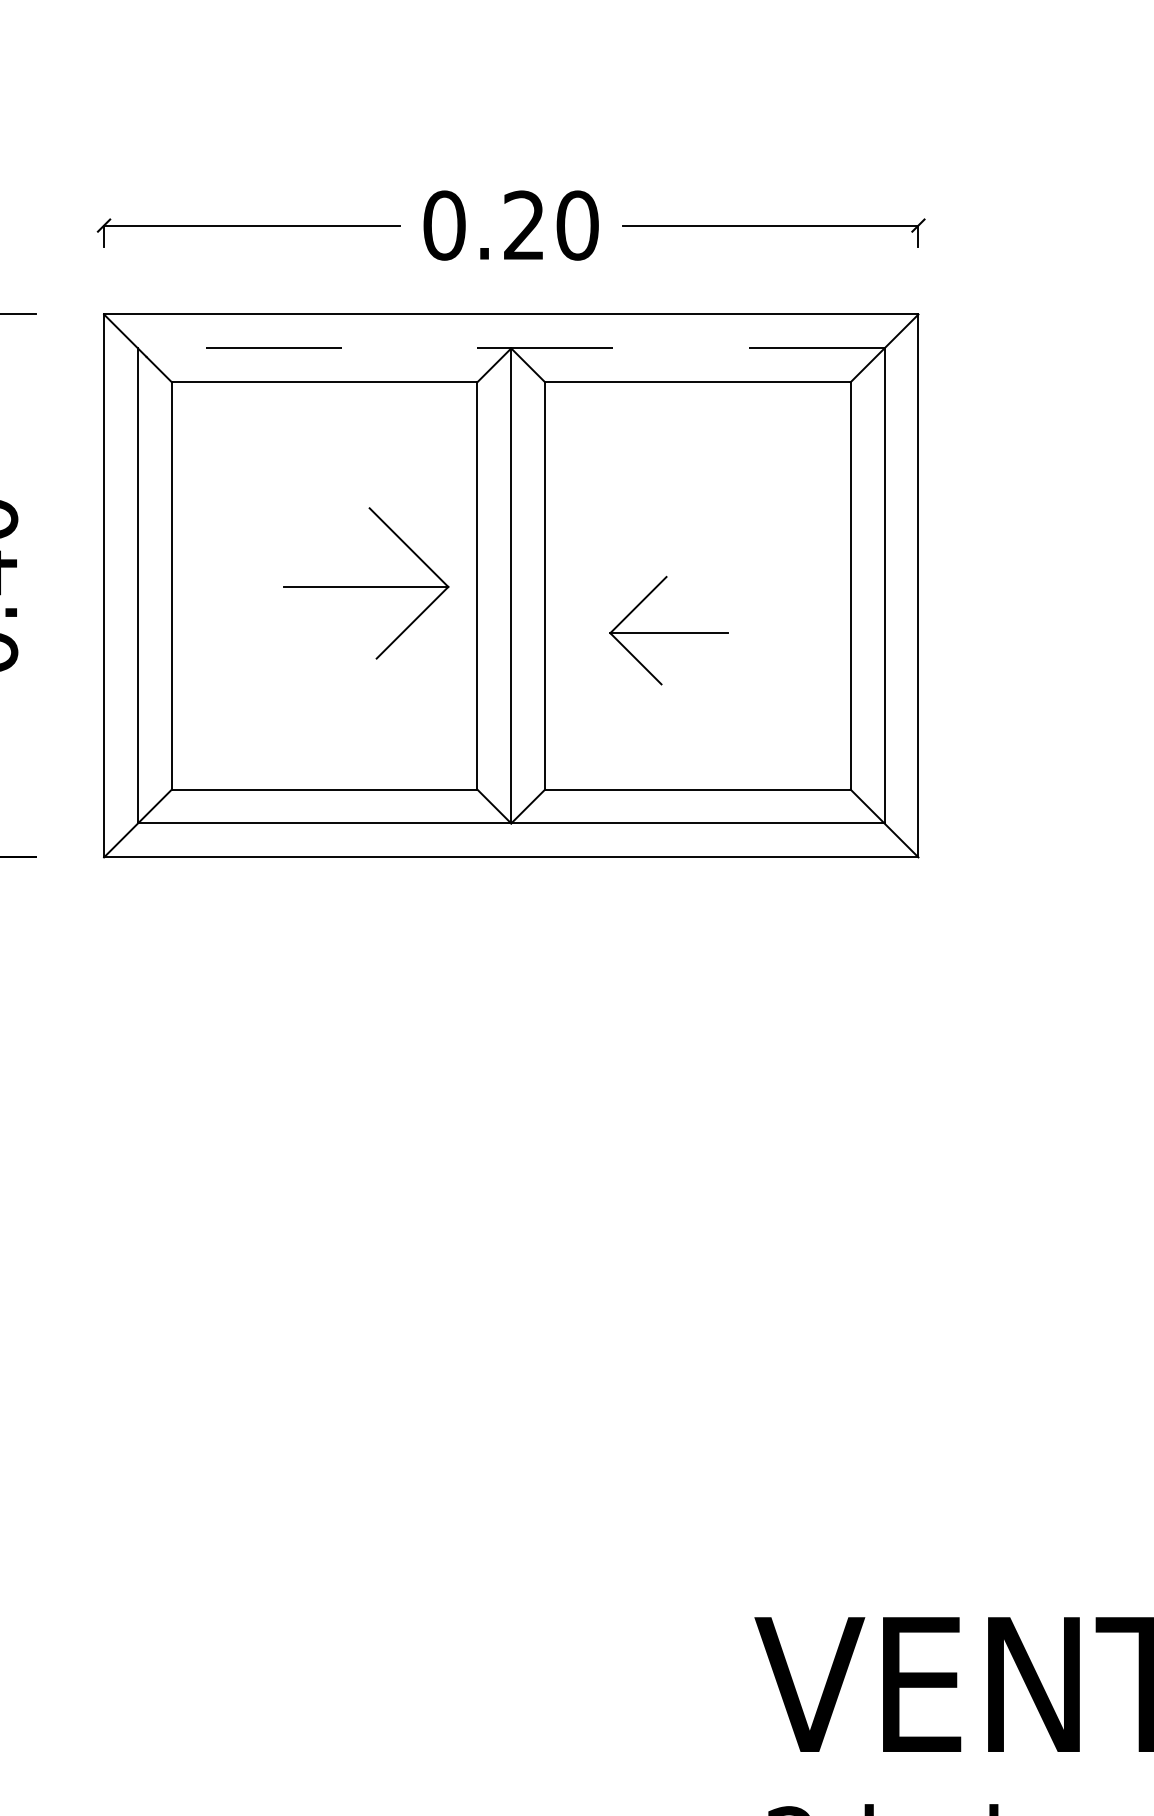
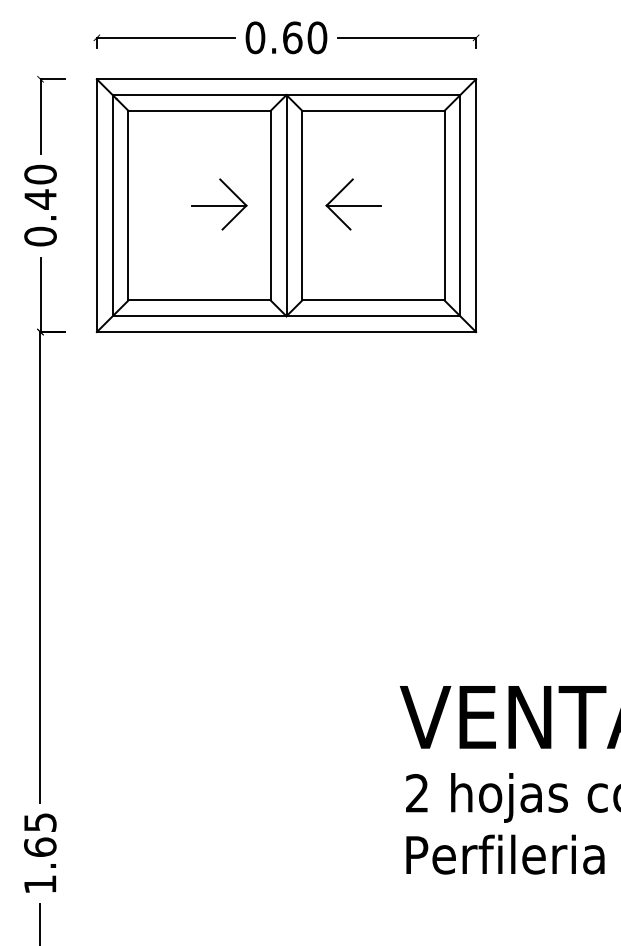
text: (524, 224) -> (292, 37), 0.20 -> 0.60
line: (511, 349) -> (286, 95), dashed -> solid
part: (367, 583) -> (219, 204), size x0.71
part: (668, 630) -> (353, 204), moved

